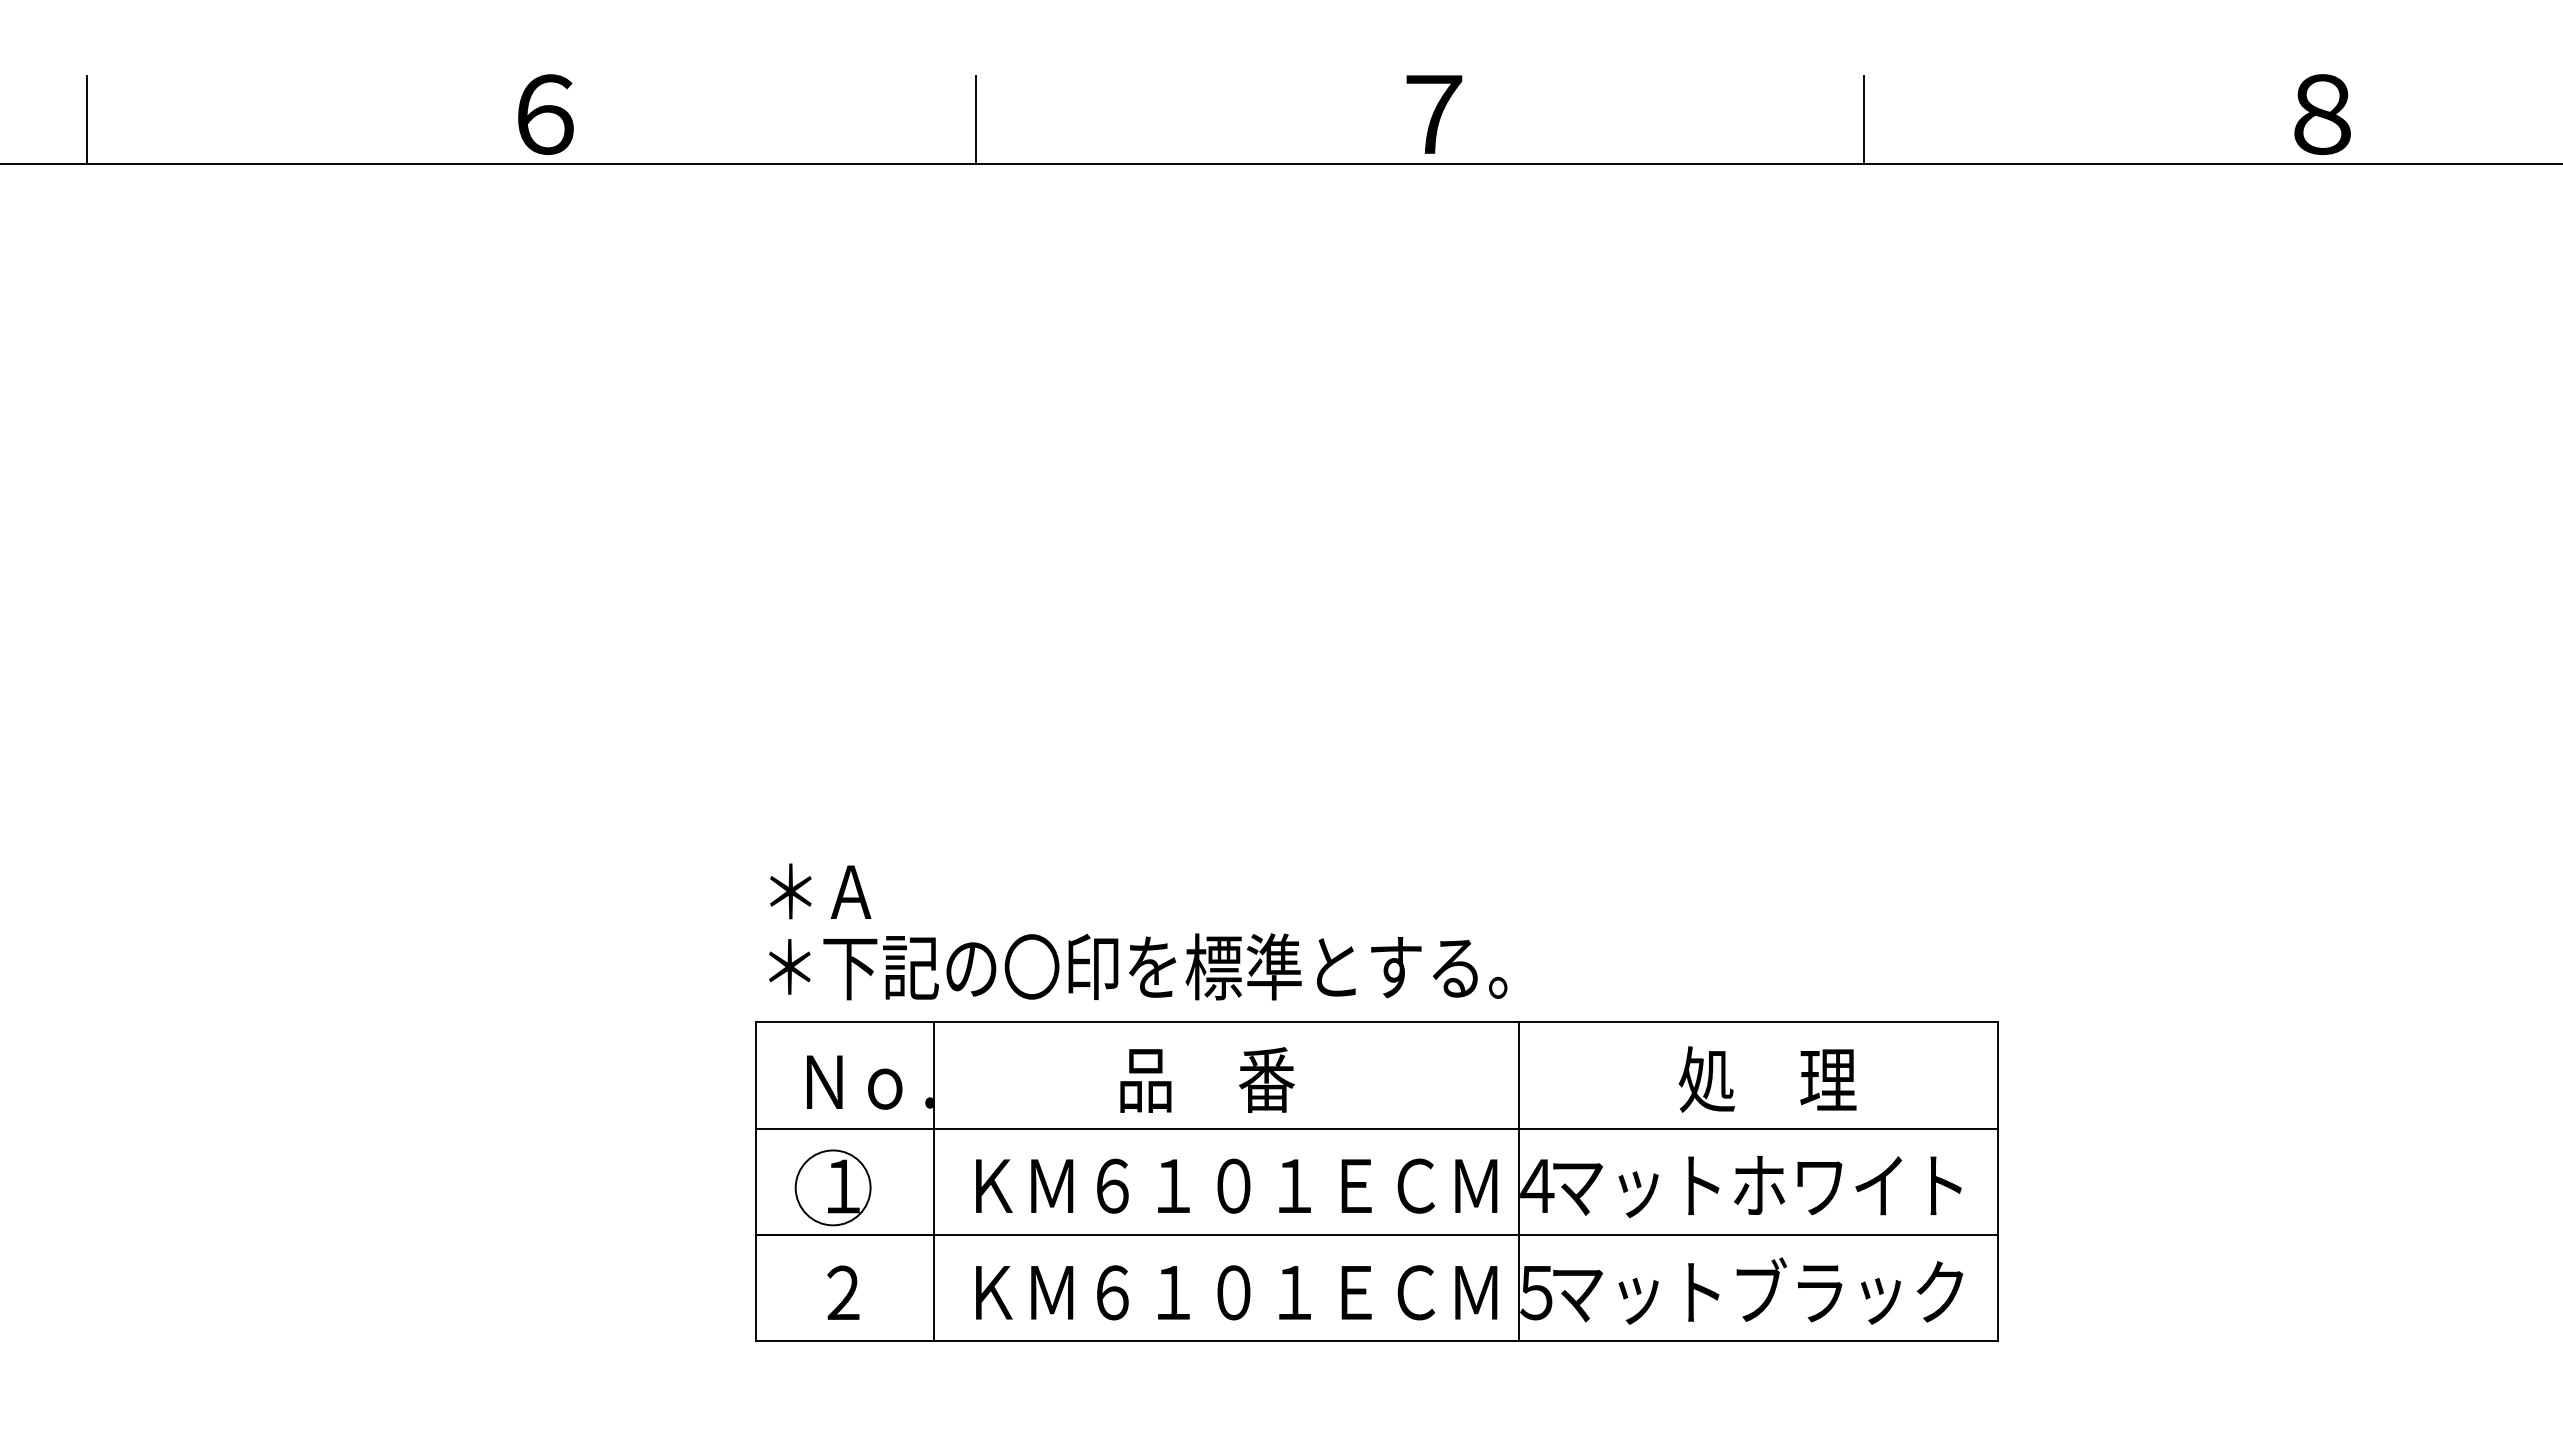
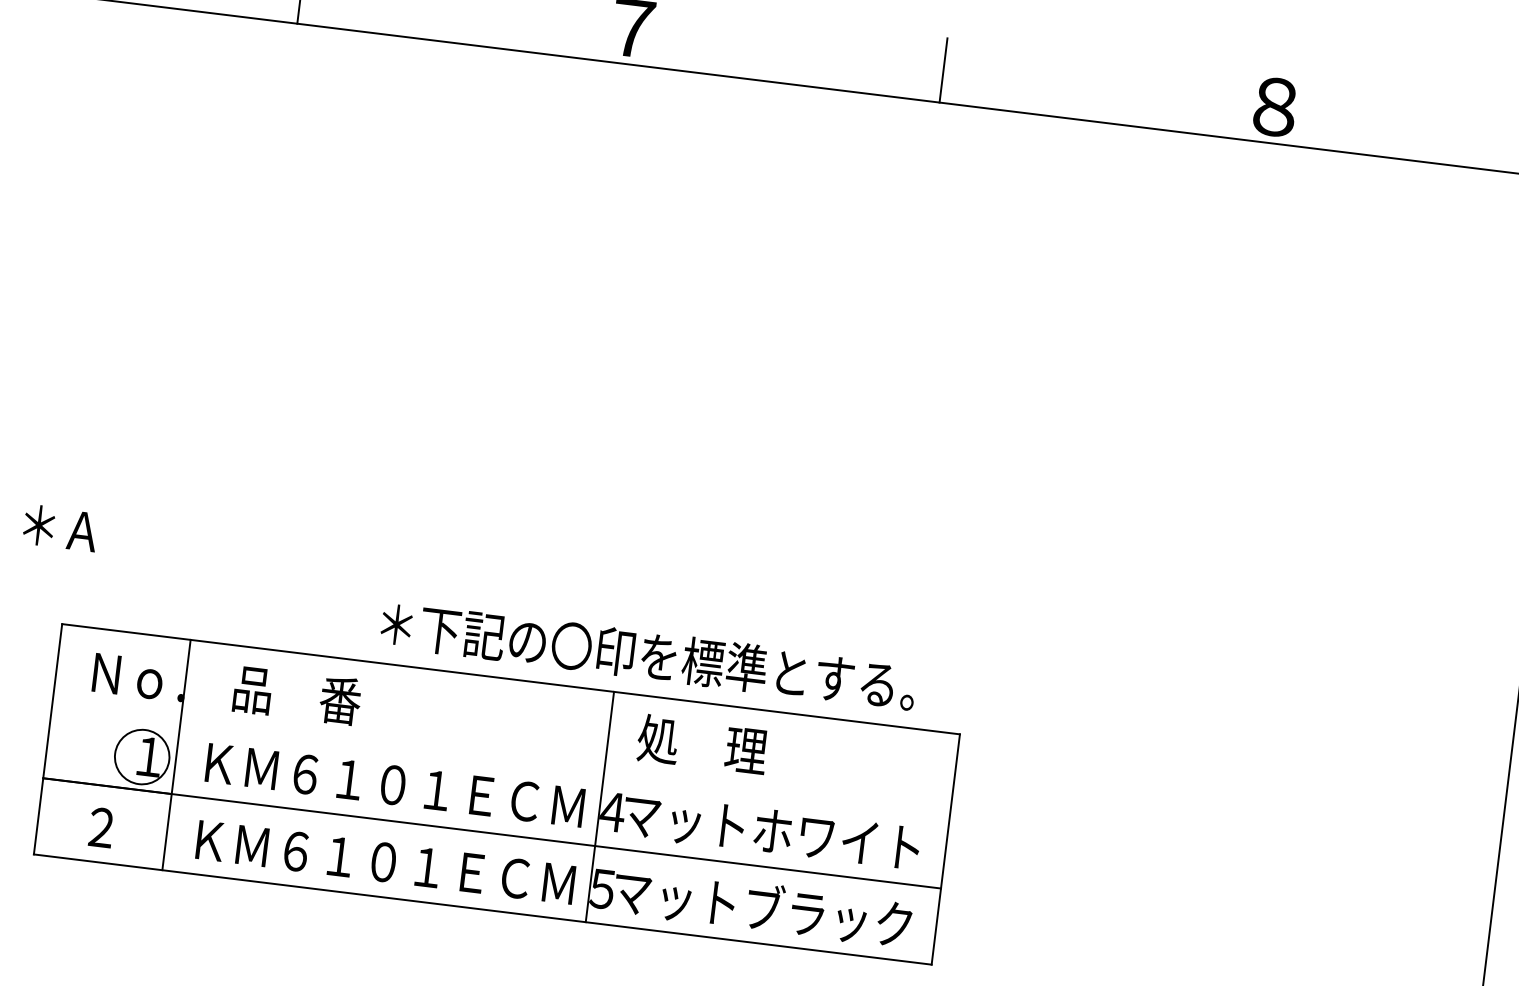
text: (820, 891) -> (60, 528), moved
text: (1138, 966) -> (648, 655), moved
text: (1207, 1079) -> (297, 695), moved
text: (1767, 1079) -> (702, 744), moved
line: (1376, 1128) -> (501, 756), removed
part: (832, 1187) -> (141, 756), moved

